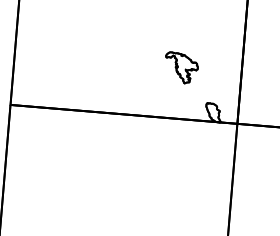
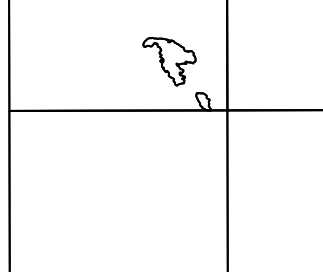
part: (181, 67) -> (169, 61), size x1.67

